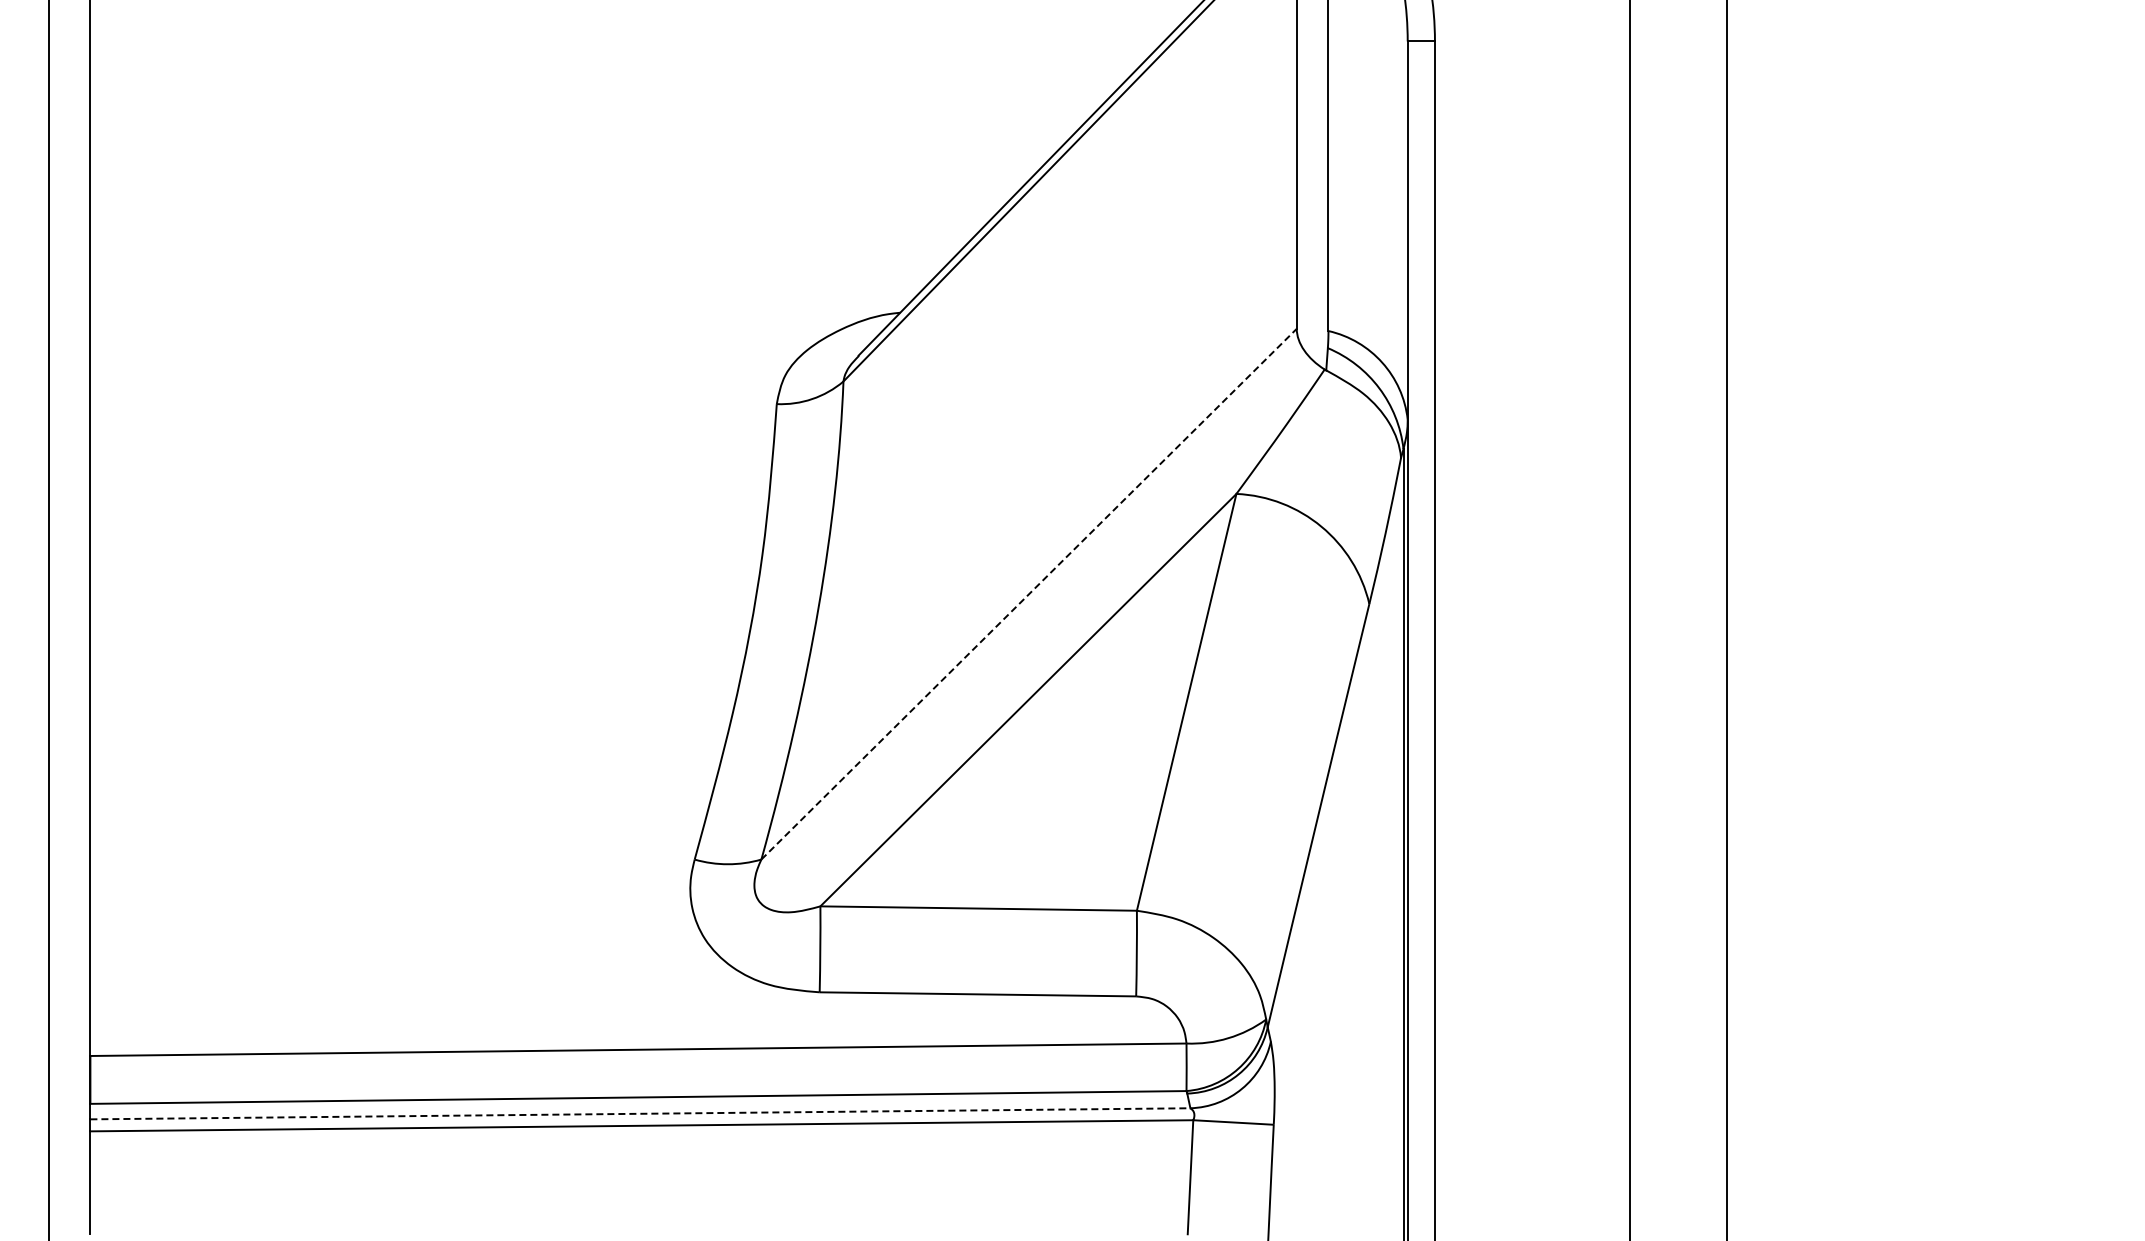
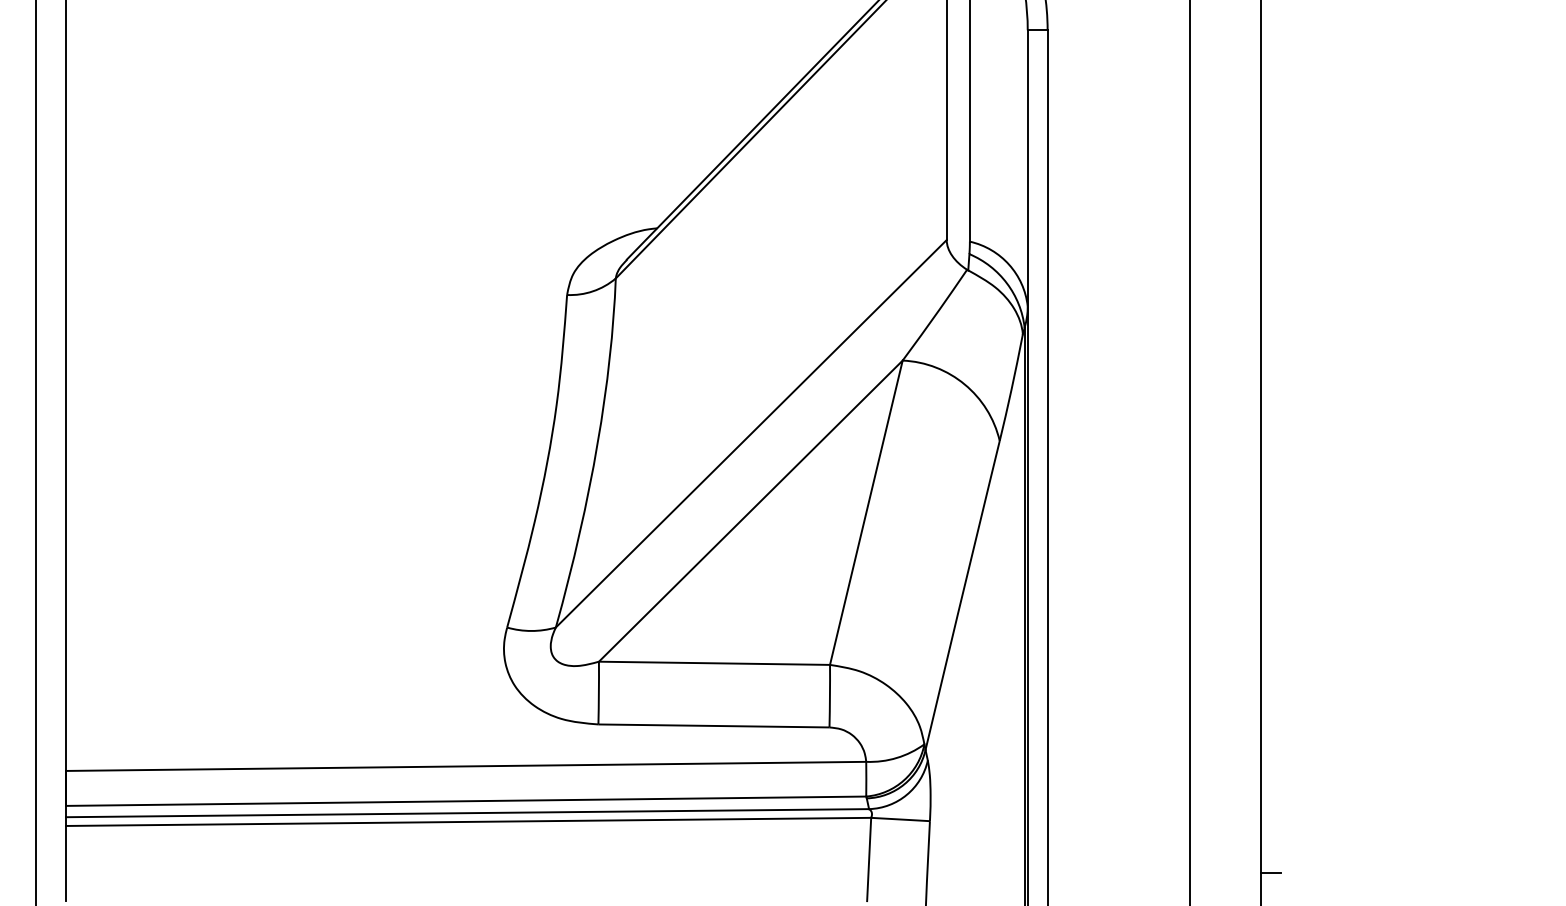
line: (1029, 594) -> (751, 434), dashed -> solid
line: (640, 1113) -> (467, 812), dashed -> solid
line: (1740, 1195) -> (1270, 872), added

